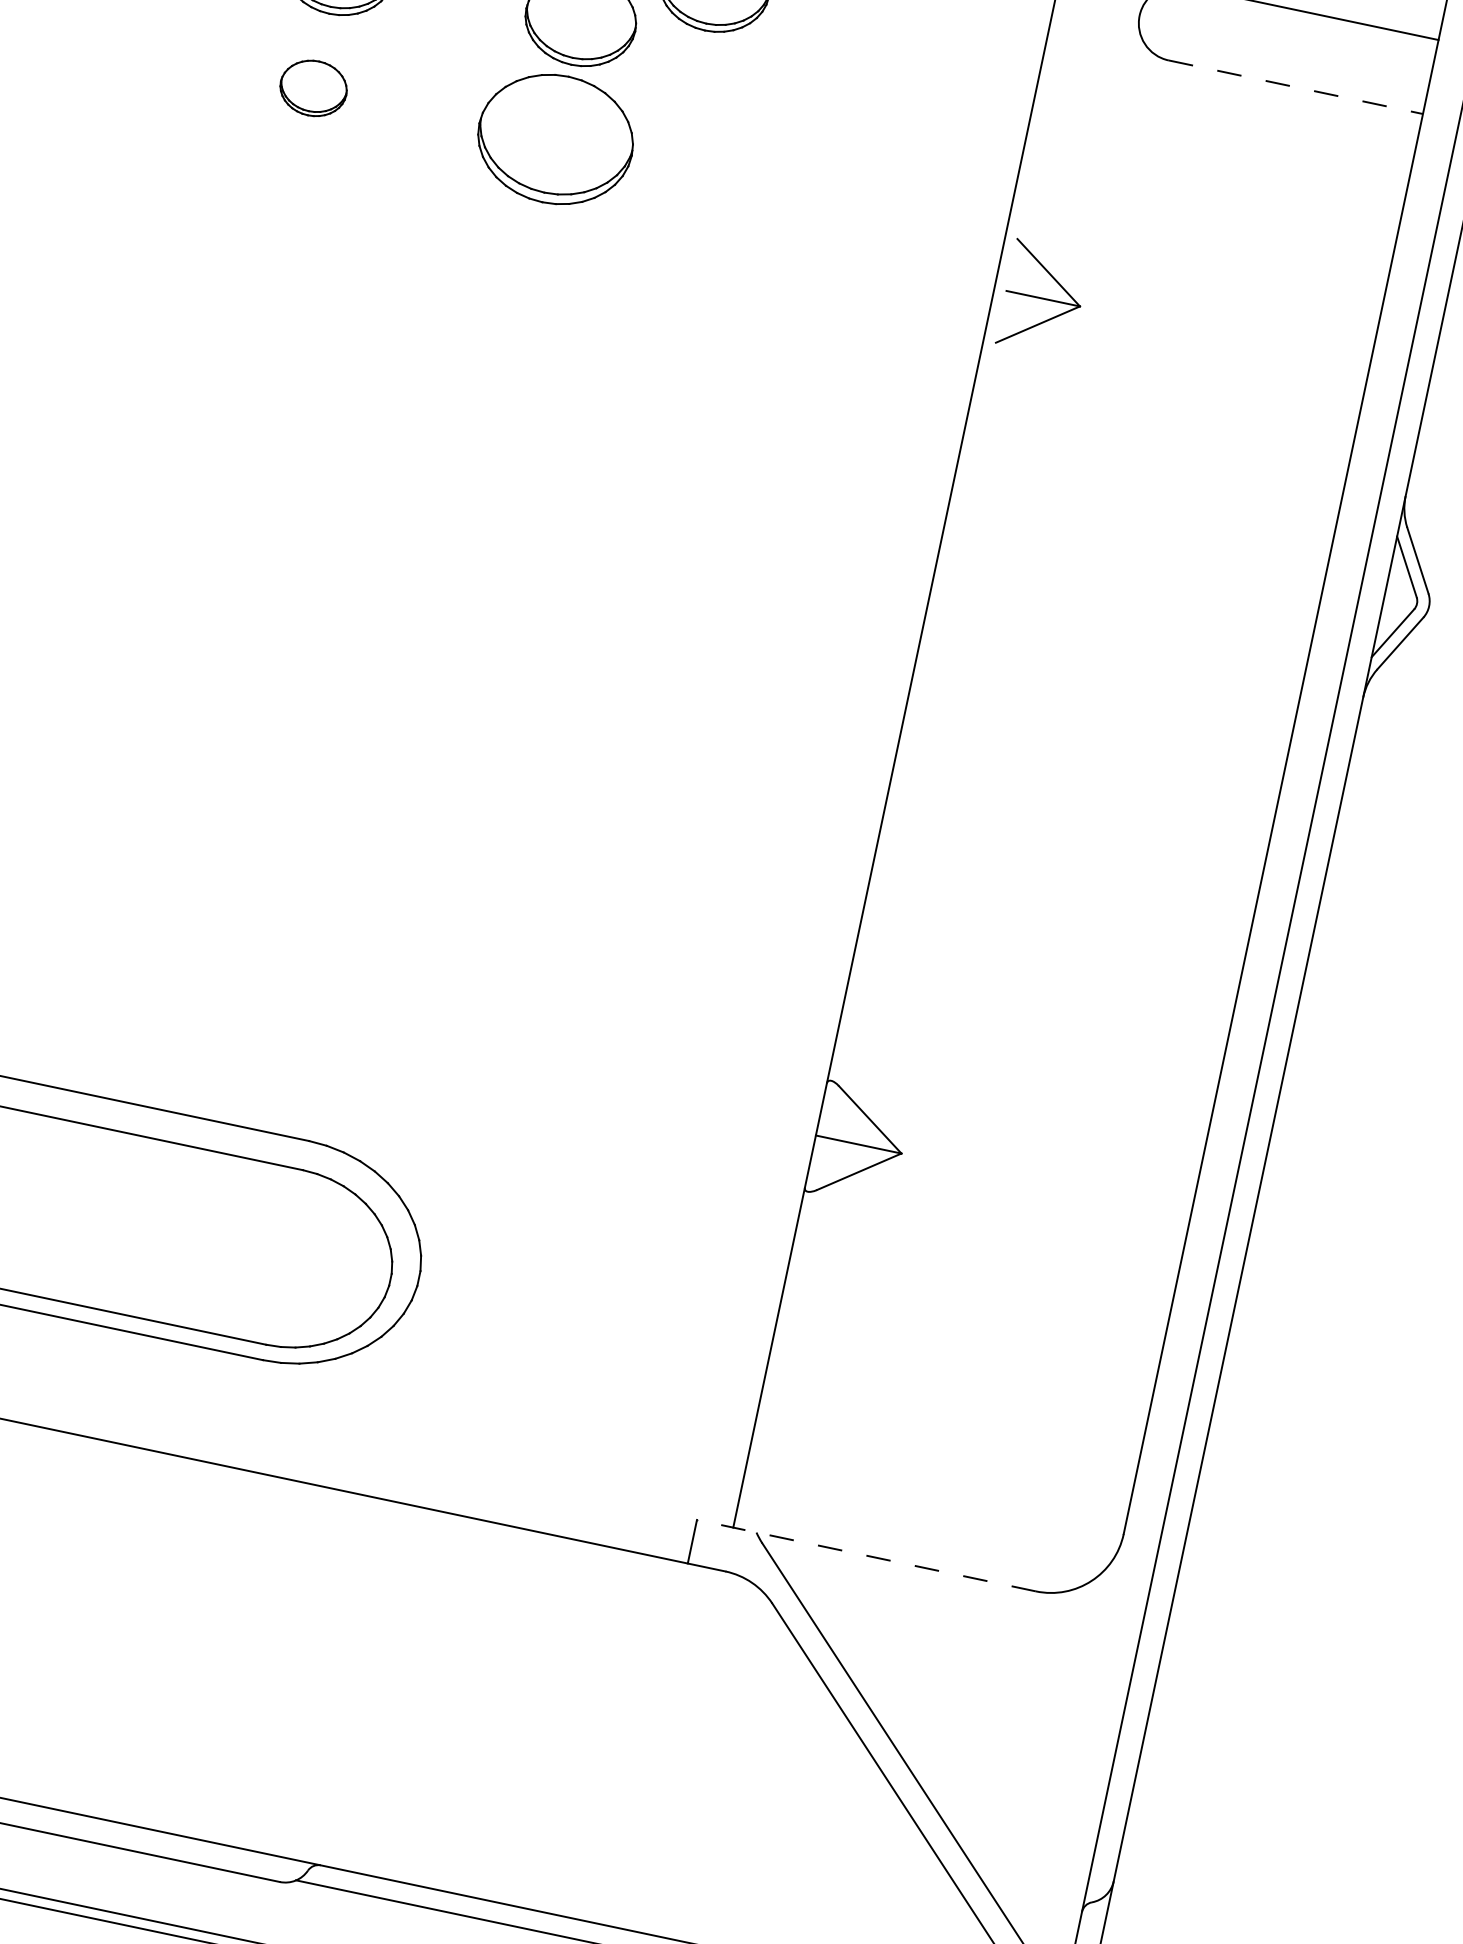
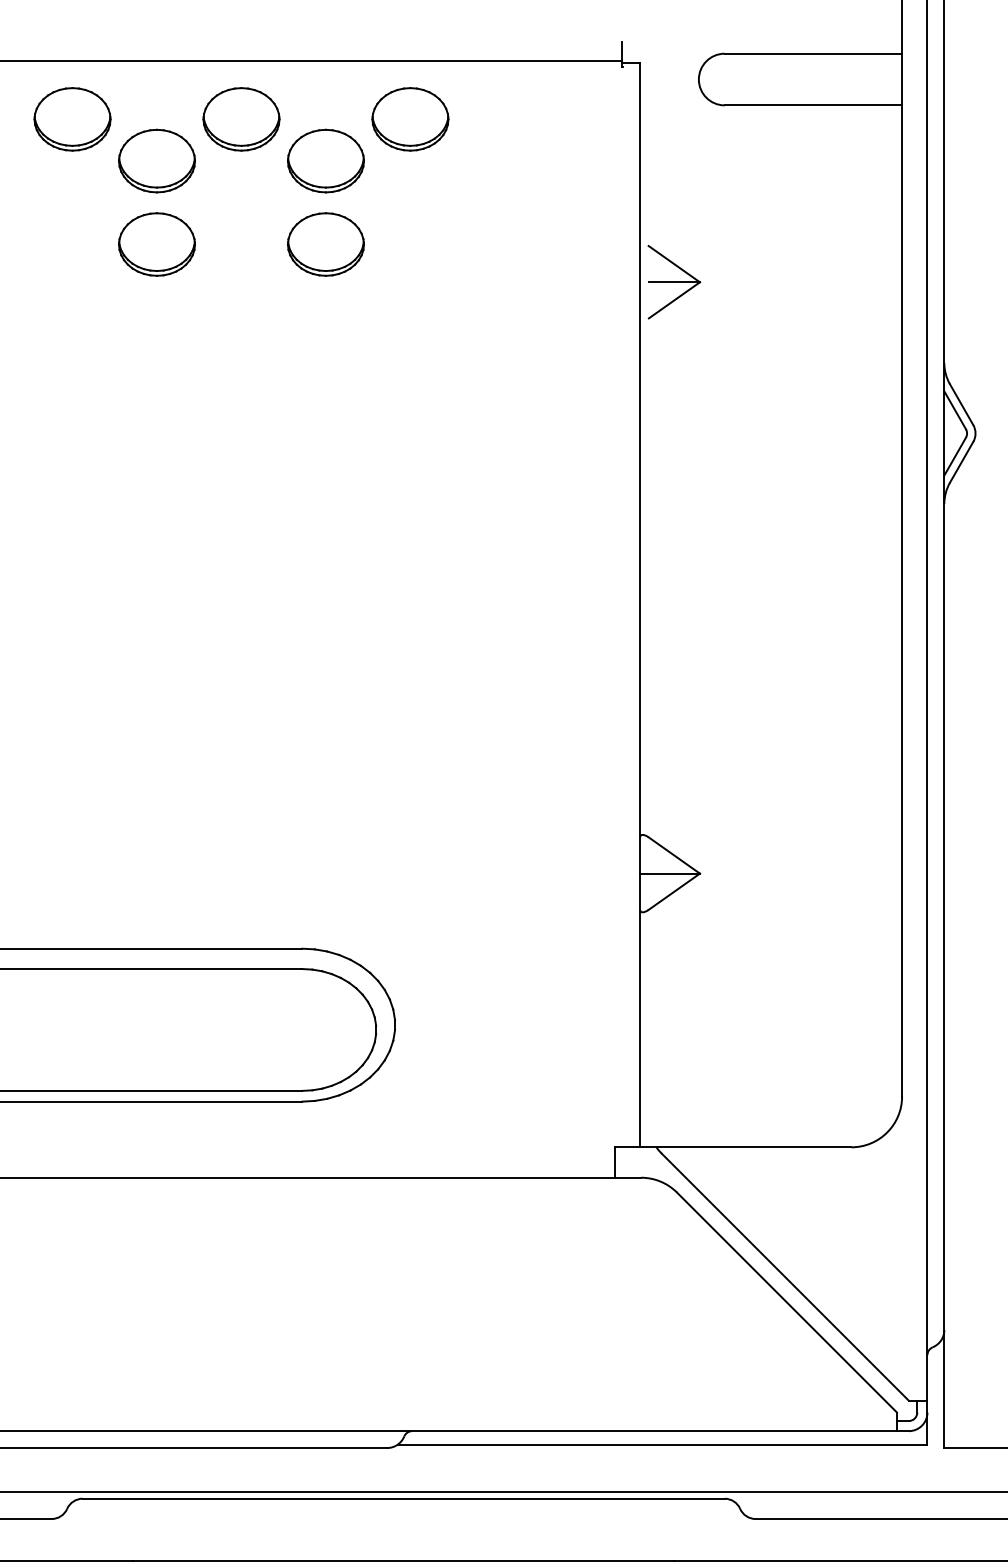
line: (1296, 87) -> (813, 105), dashed -> solid
part: (312, 88) -> (156, 244), size x1.67
part: (554, 139) -> (325, 244), size x0.71
line: (865, 1555) -> (732, 1147), dashed -> solid

